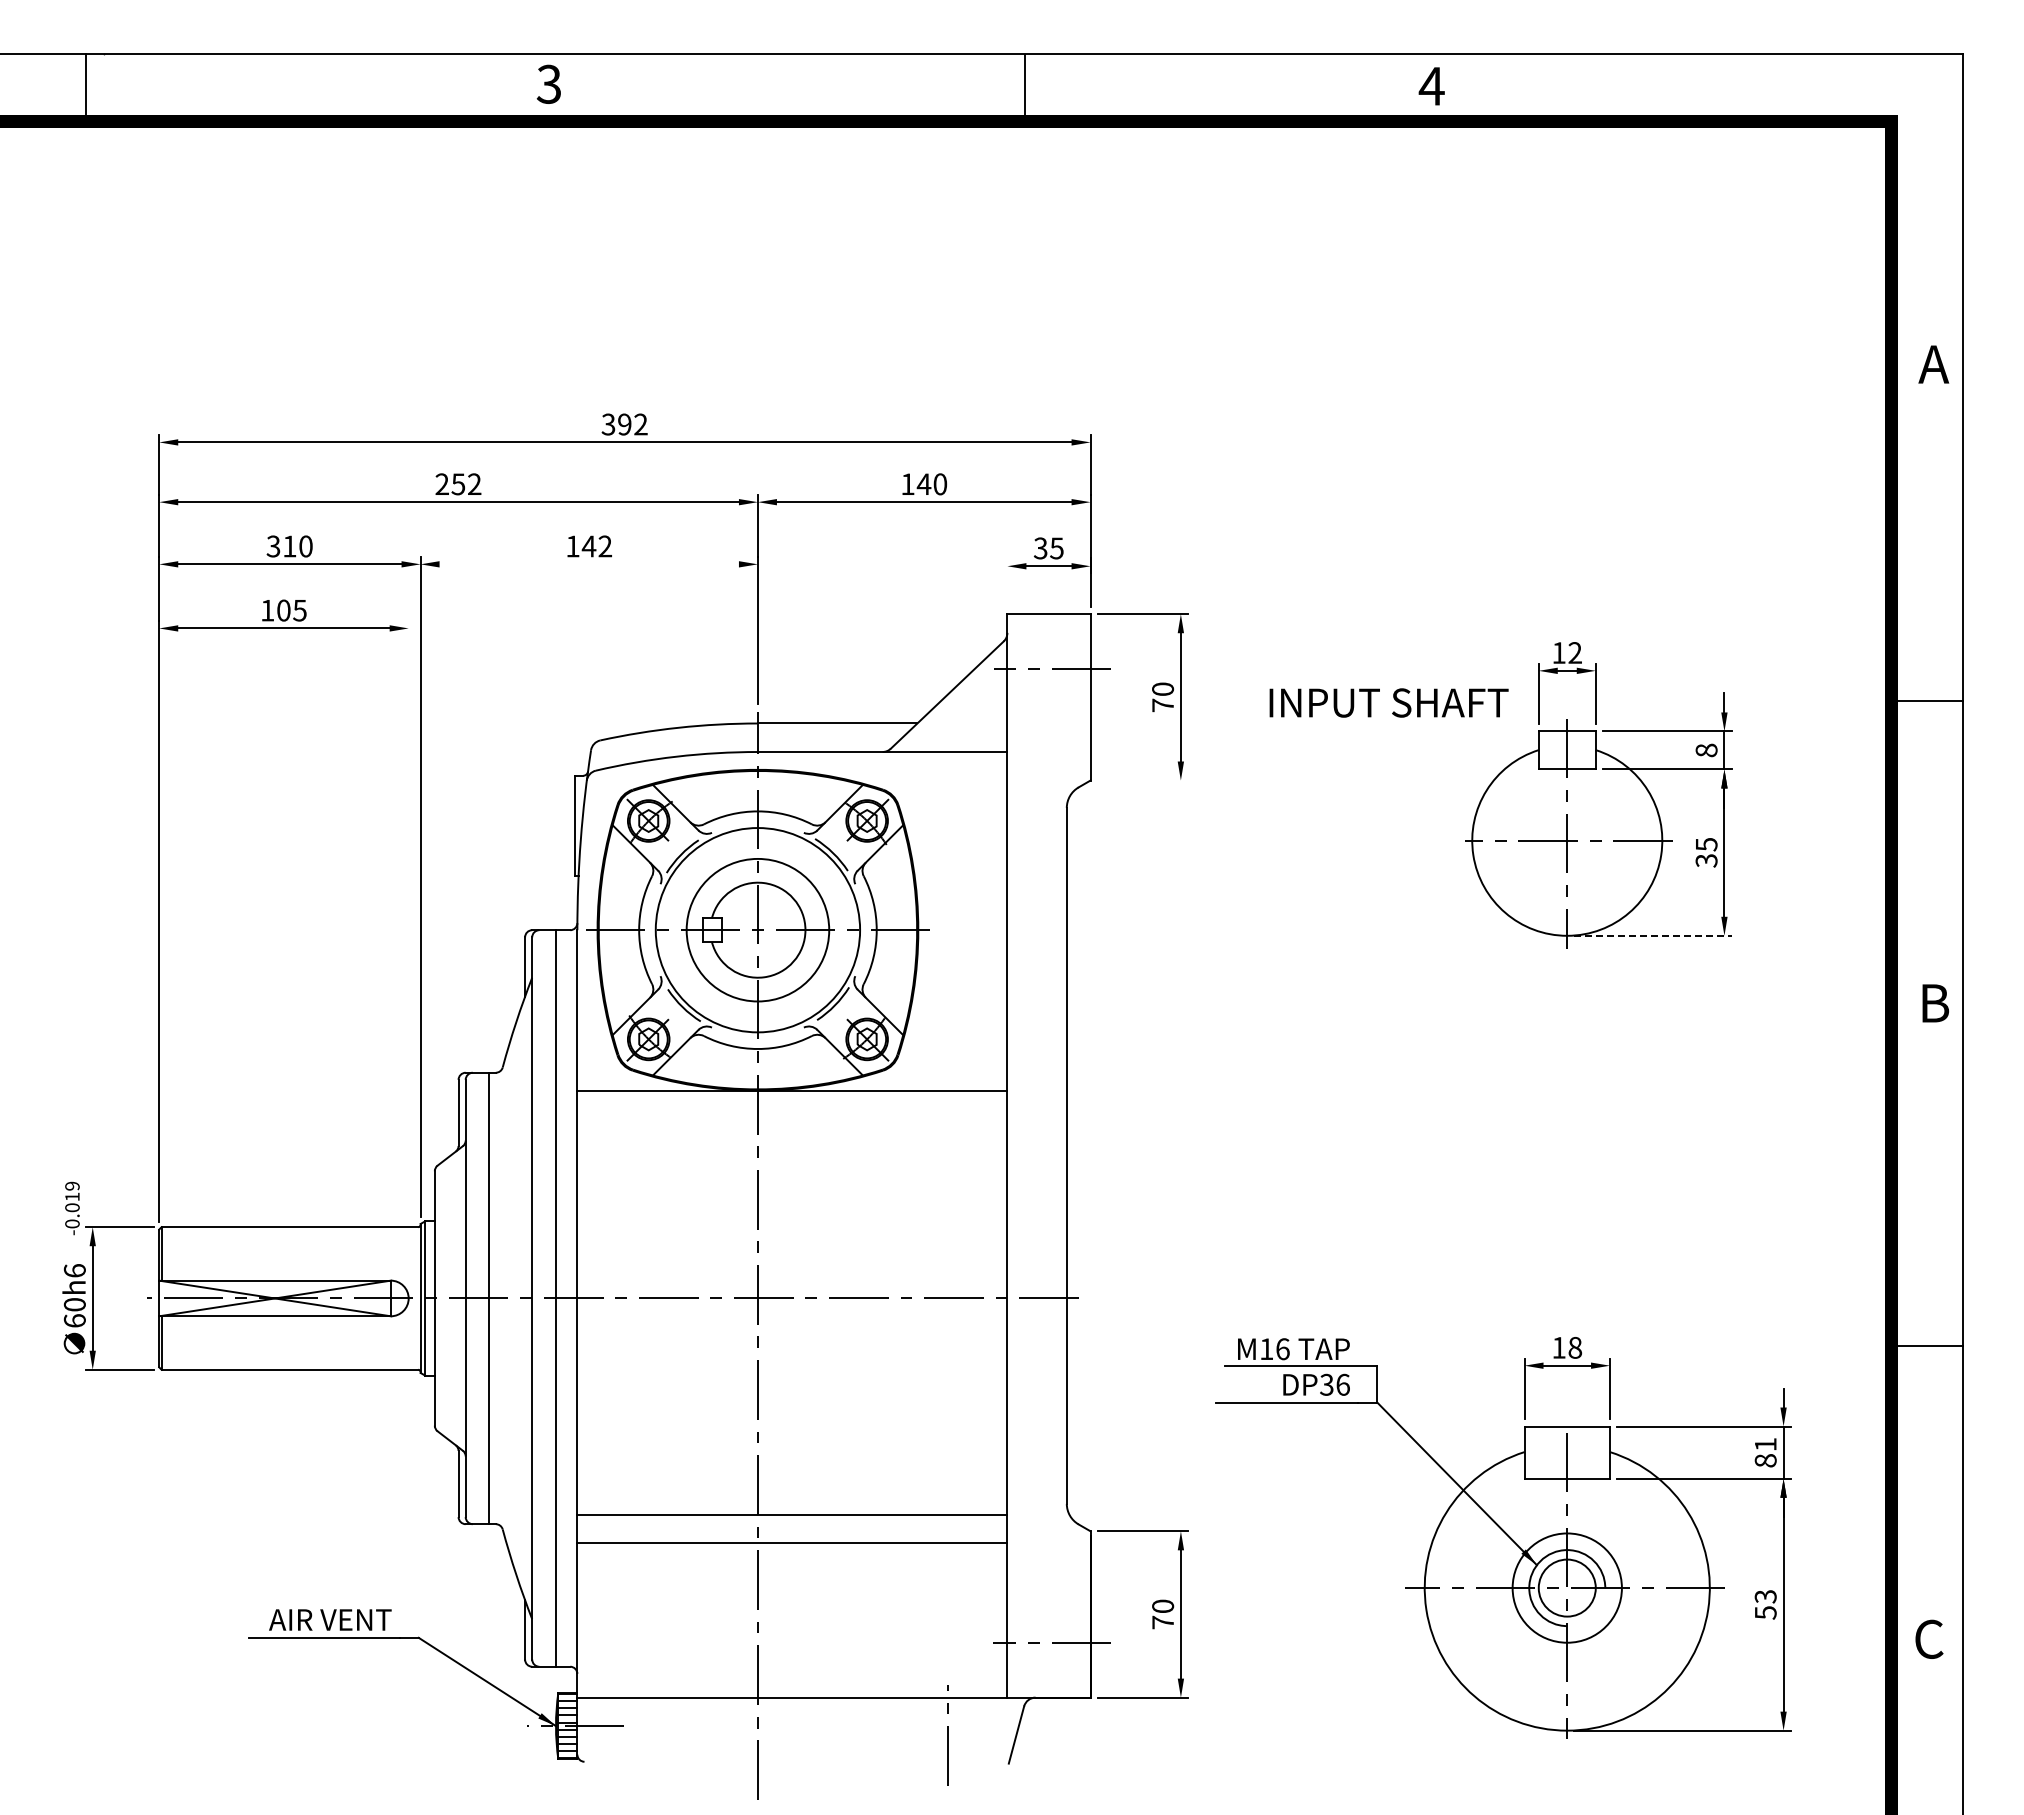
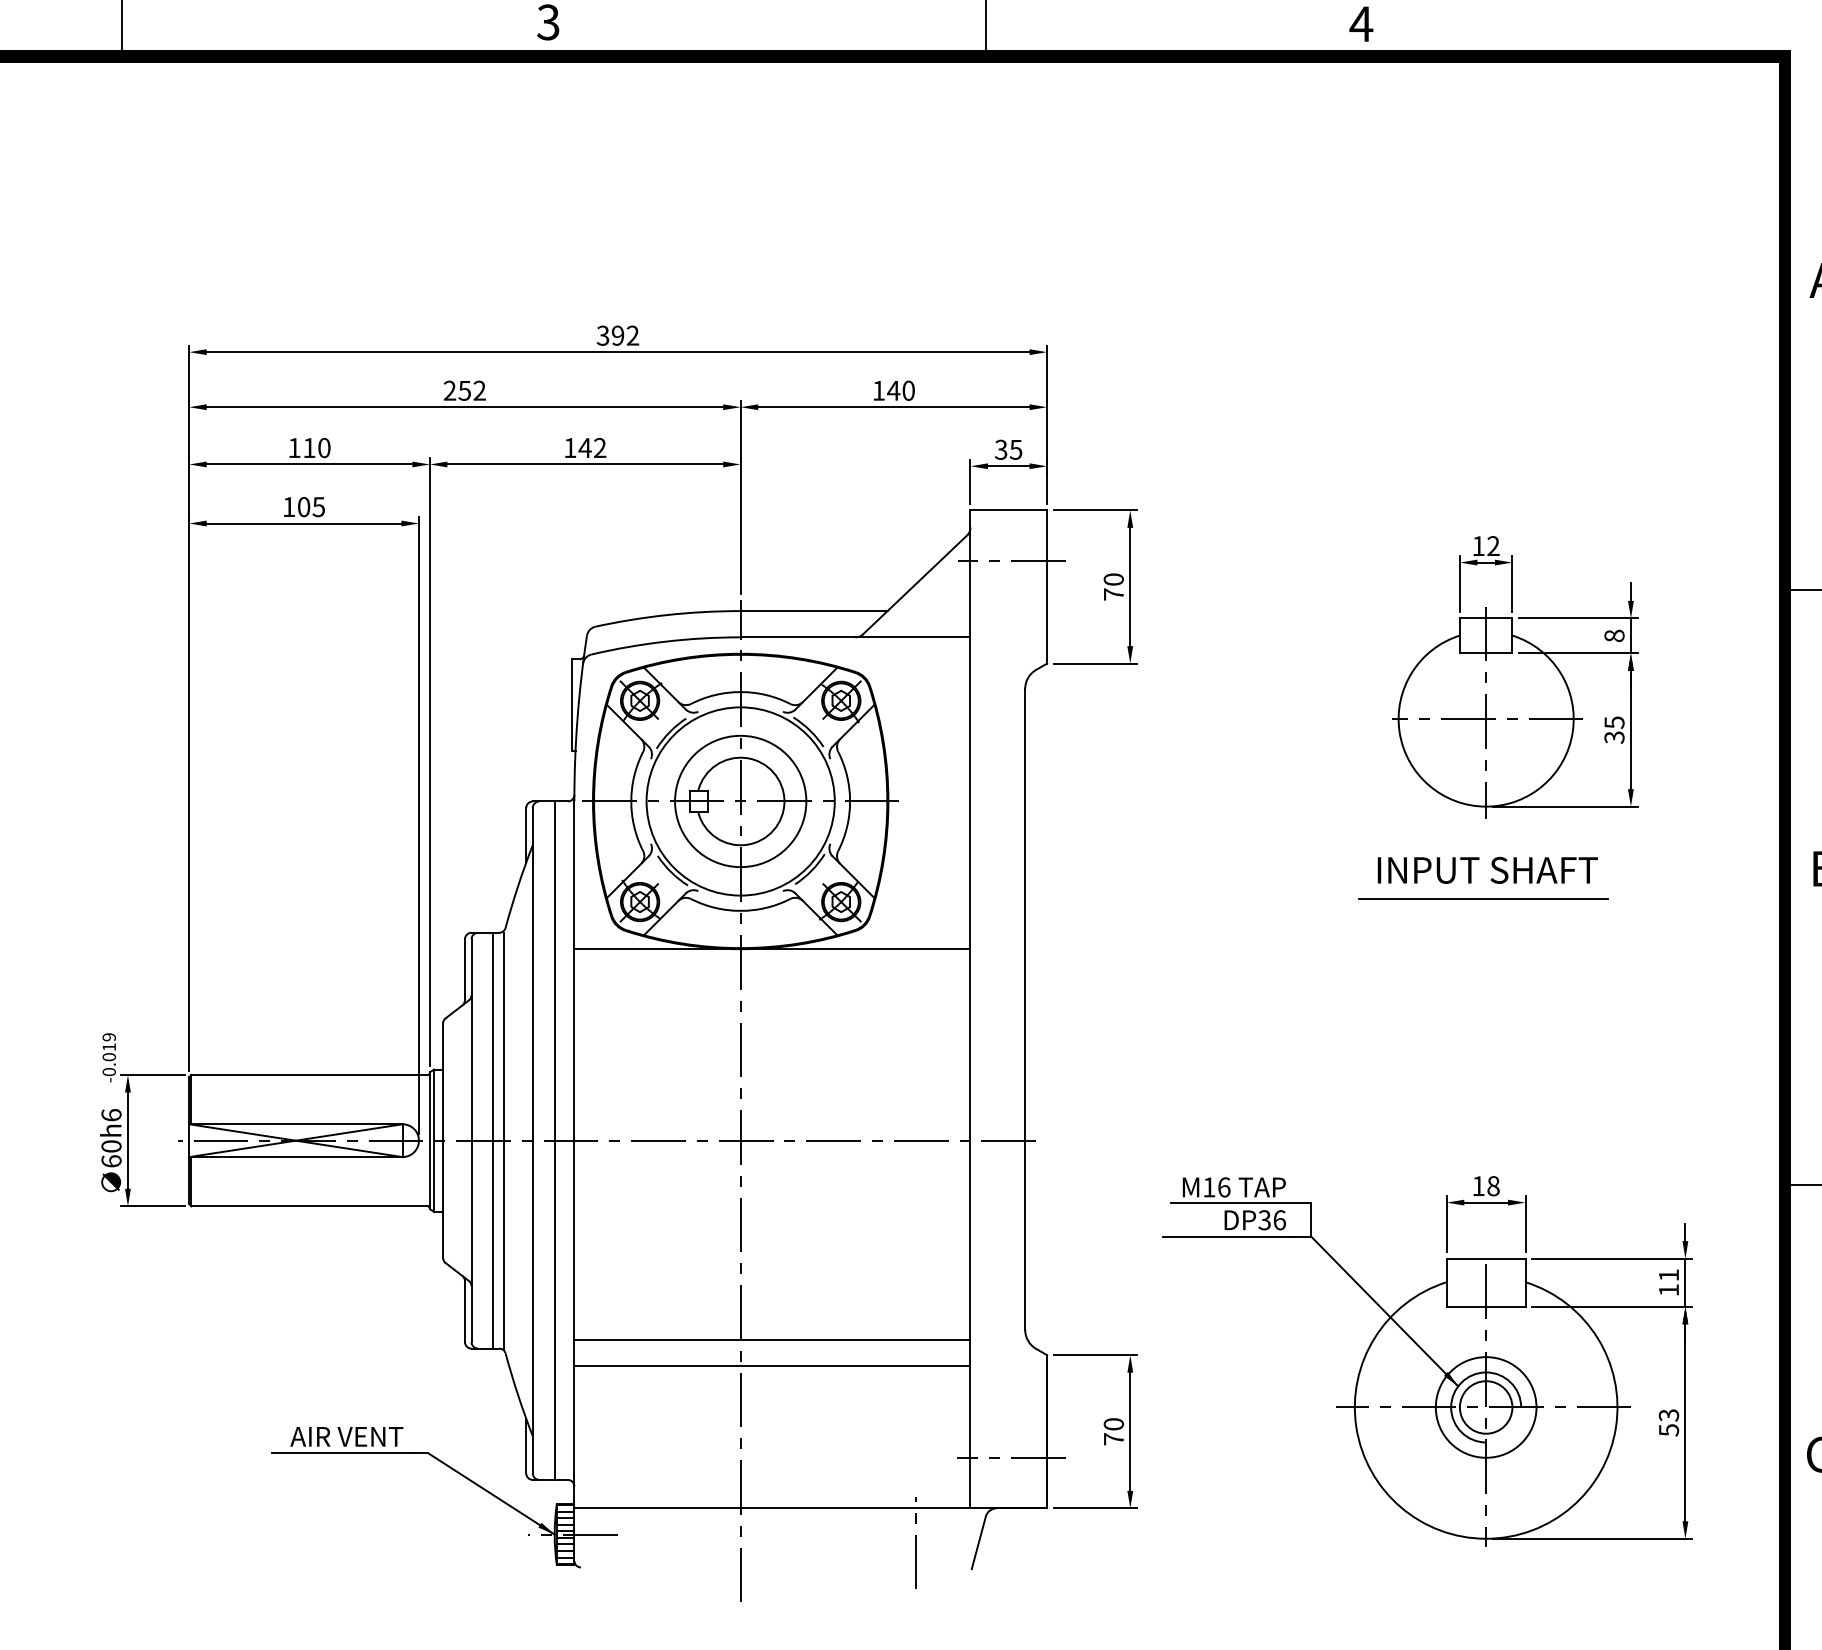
text: (273, 546) -> (294, 448), 310 -> 110
line: (588, 564) -> (584, 464), added
line: (1007, 583) -> (970, 482), added
text: (1388, 702) -> (1487, 869), moved
line: (1142, 780) -> (1094, 663), added
line: (1652, 935) -> (1564, 806), dashed -> solid
line: (408, 956) -> (418, 825), added
line: (1563, 1036) -> (1482, 899), added
line: (501, 1298) -> (504, 1140), added
text: (1765, 1460) -> (1668, 1289), 81 -> 11

